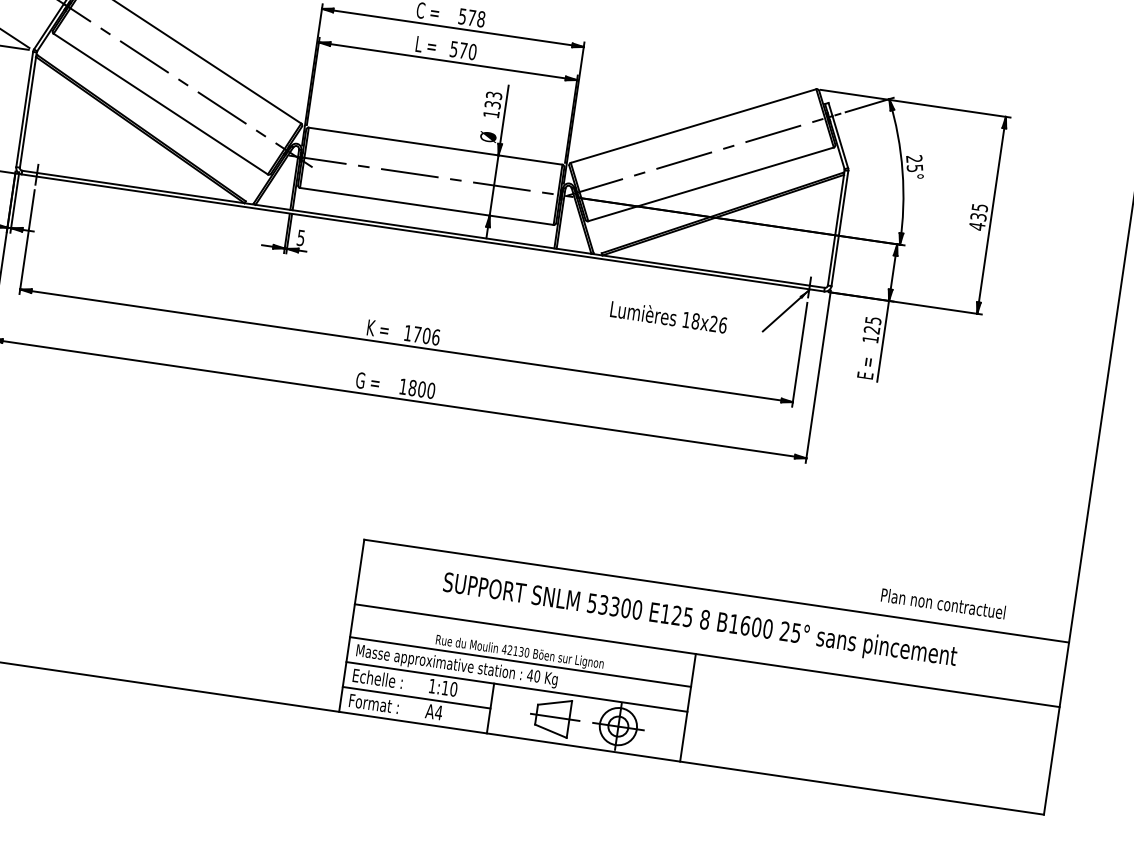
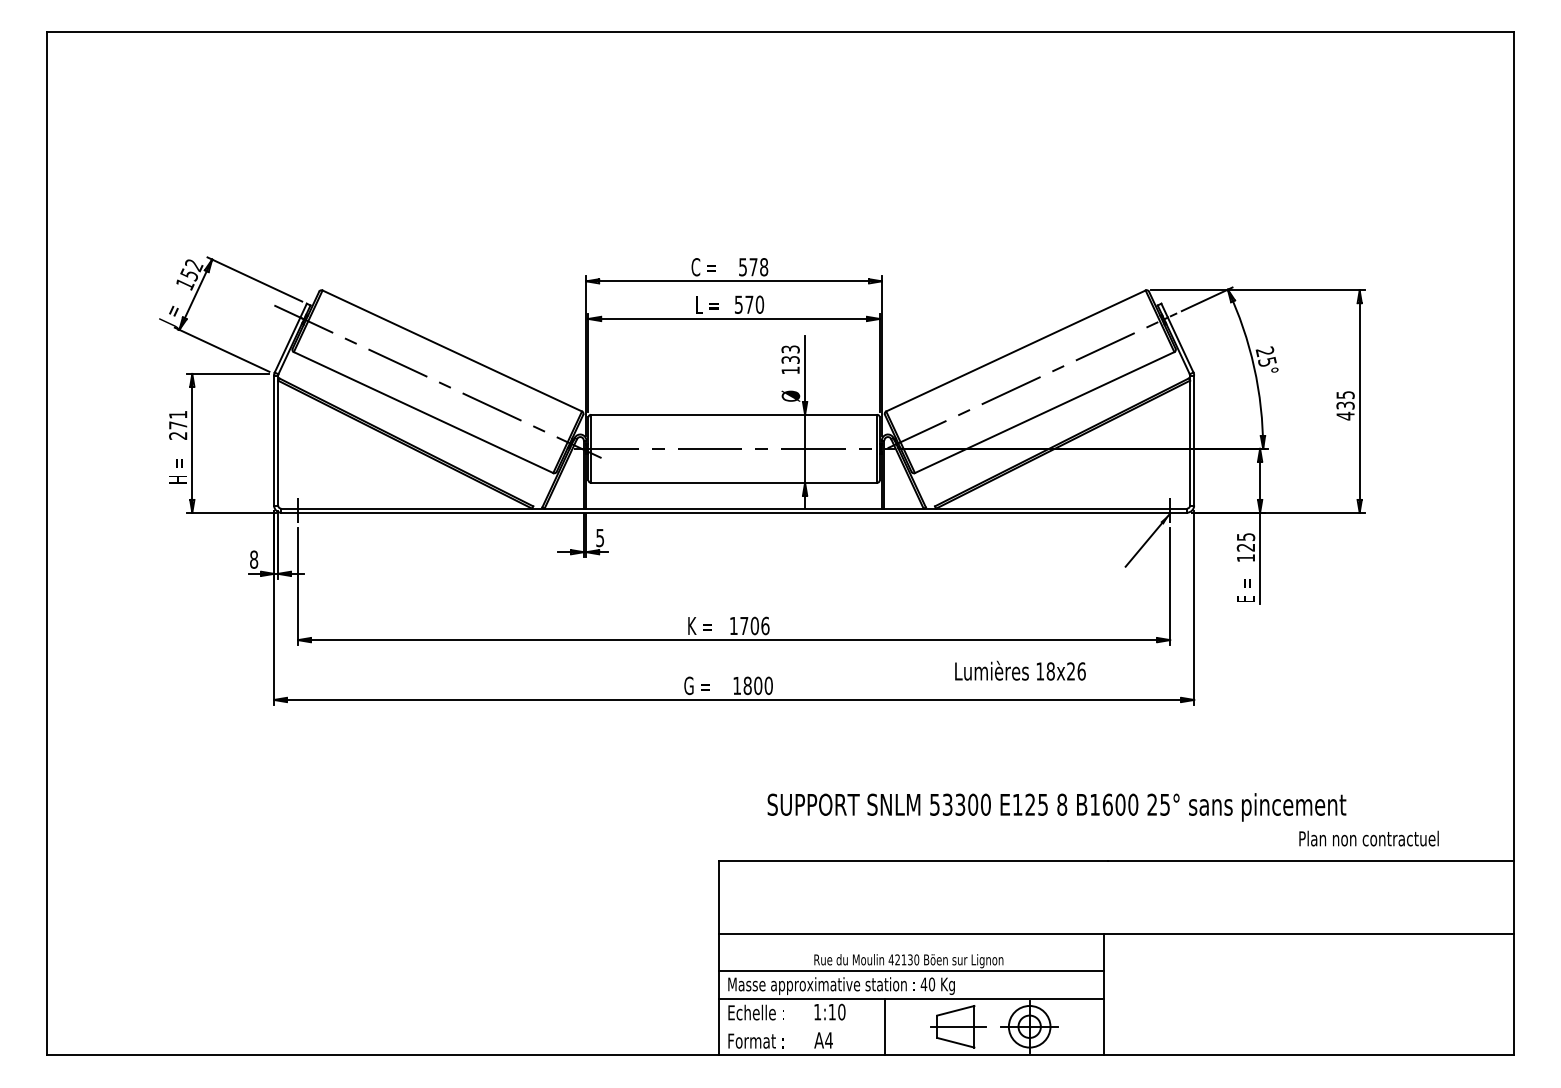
text: (669, 316) -> (1020, 670), moved
text: (699, 621) -> (1056, 807), moved
line: (416, 697) -> (801, 1027), removed

